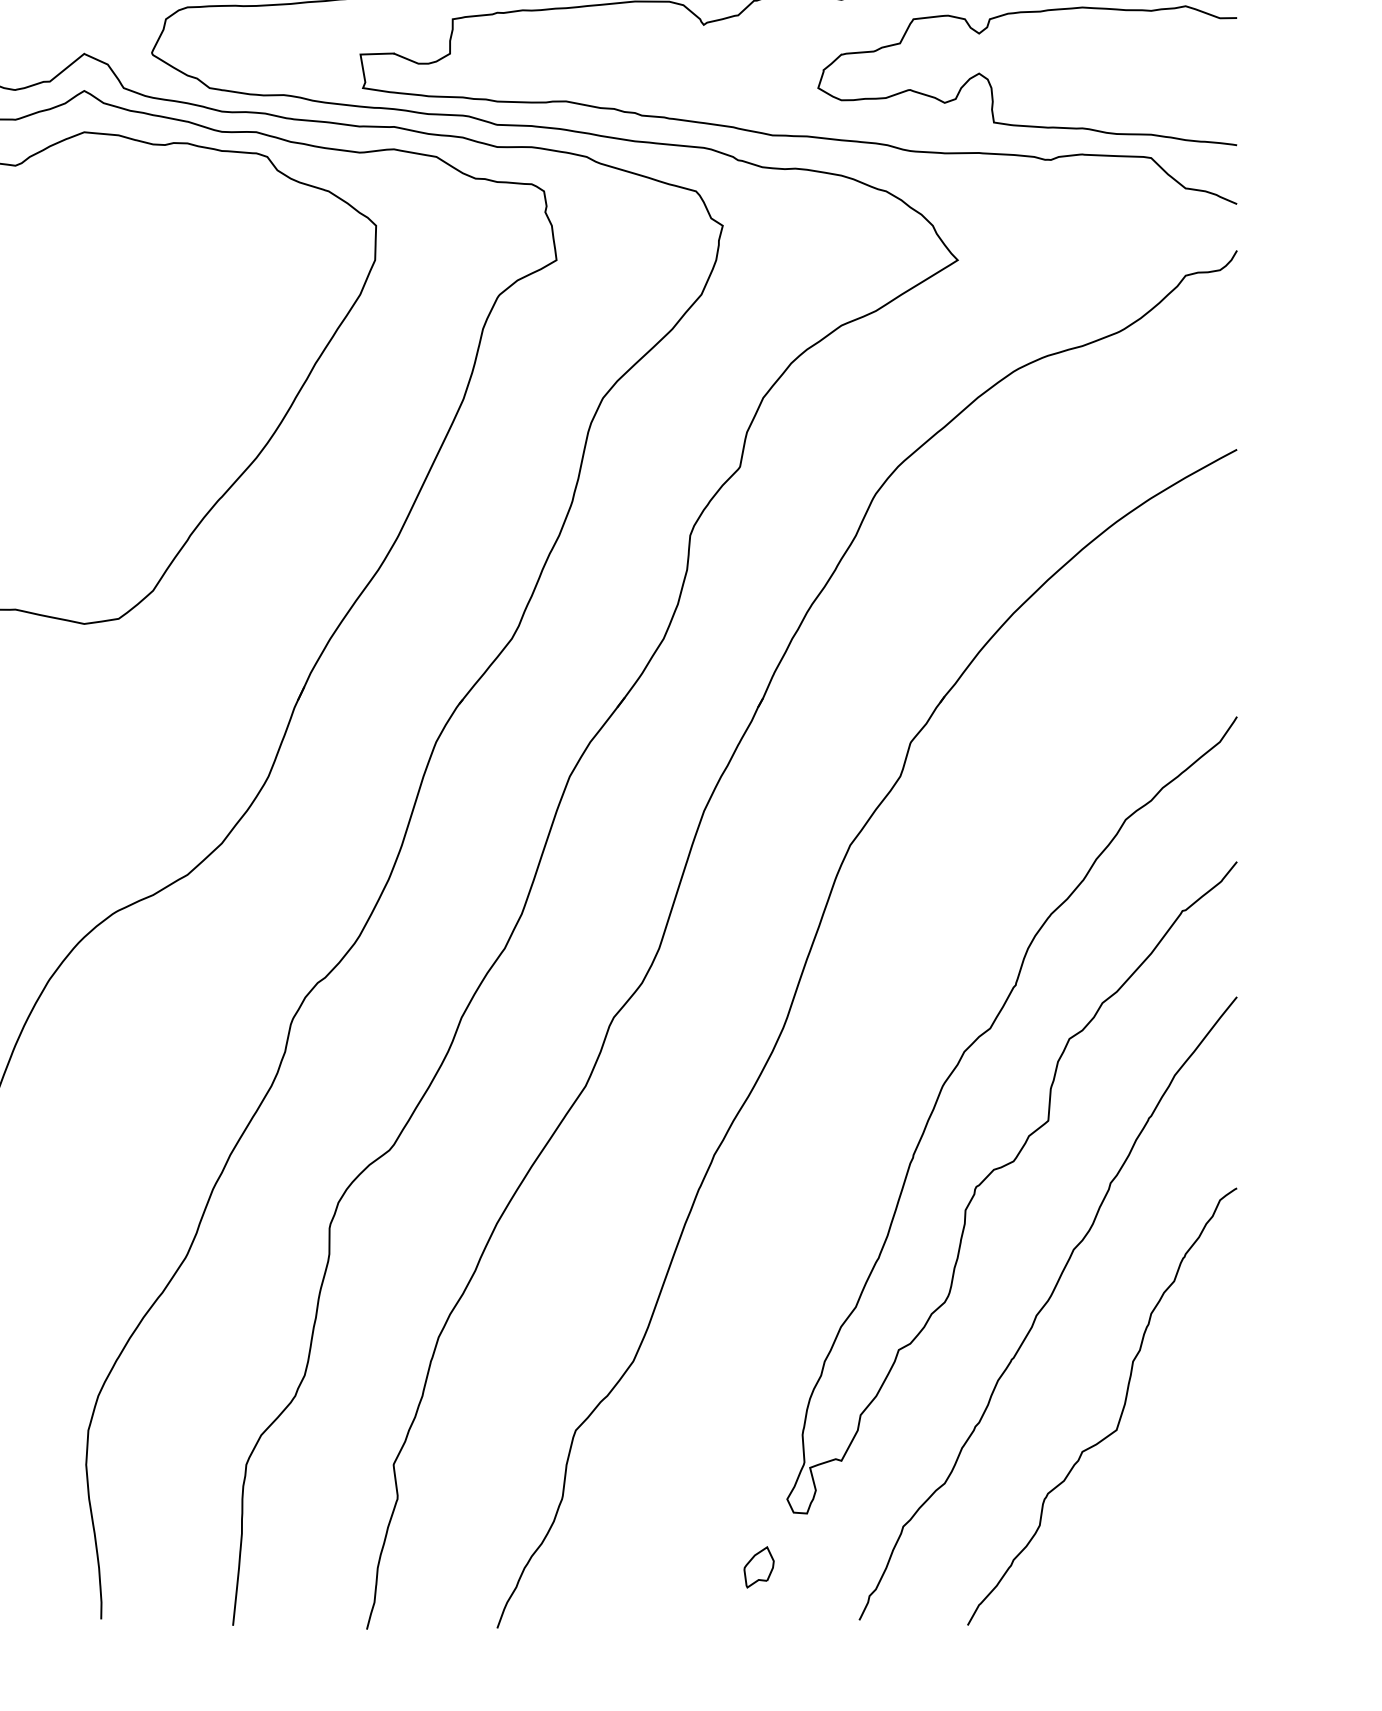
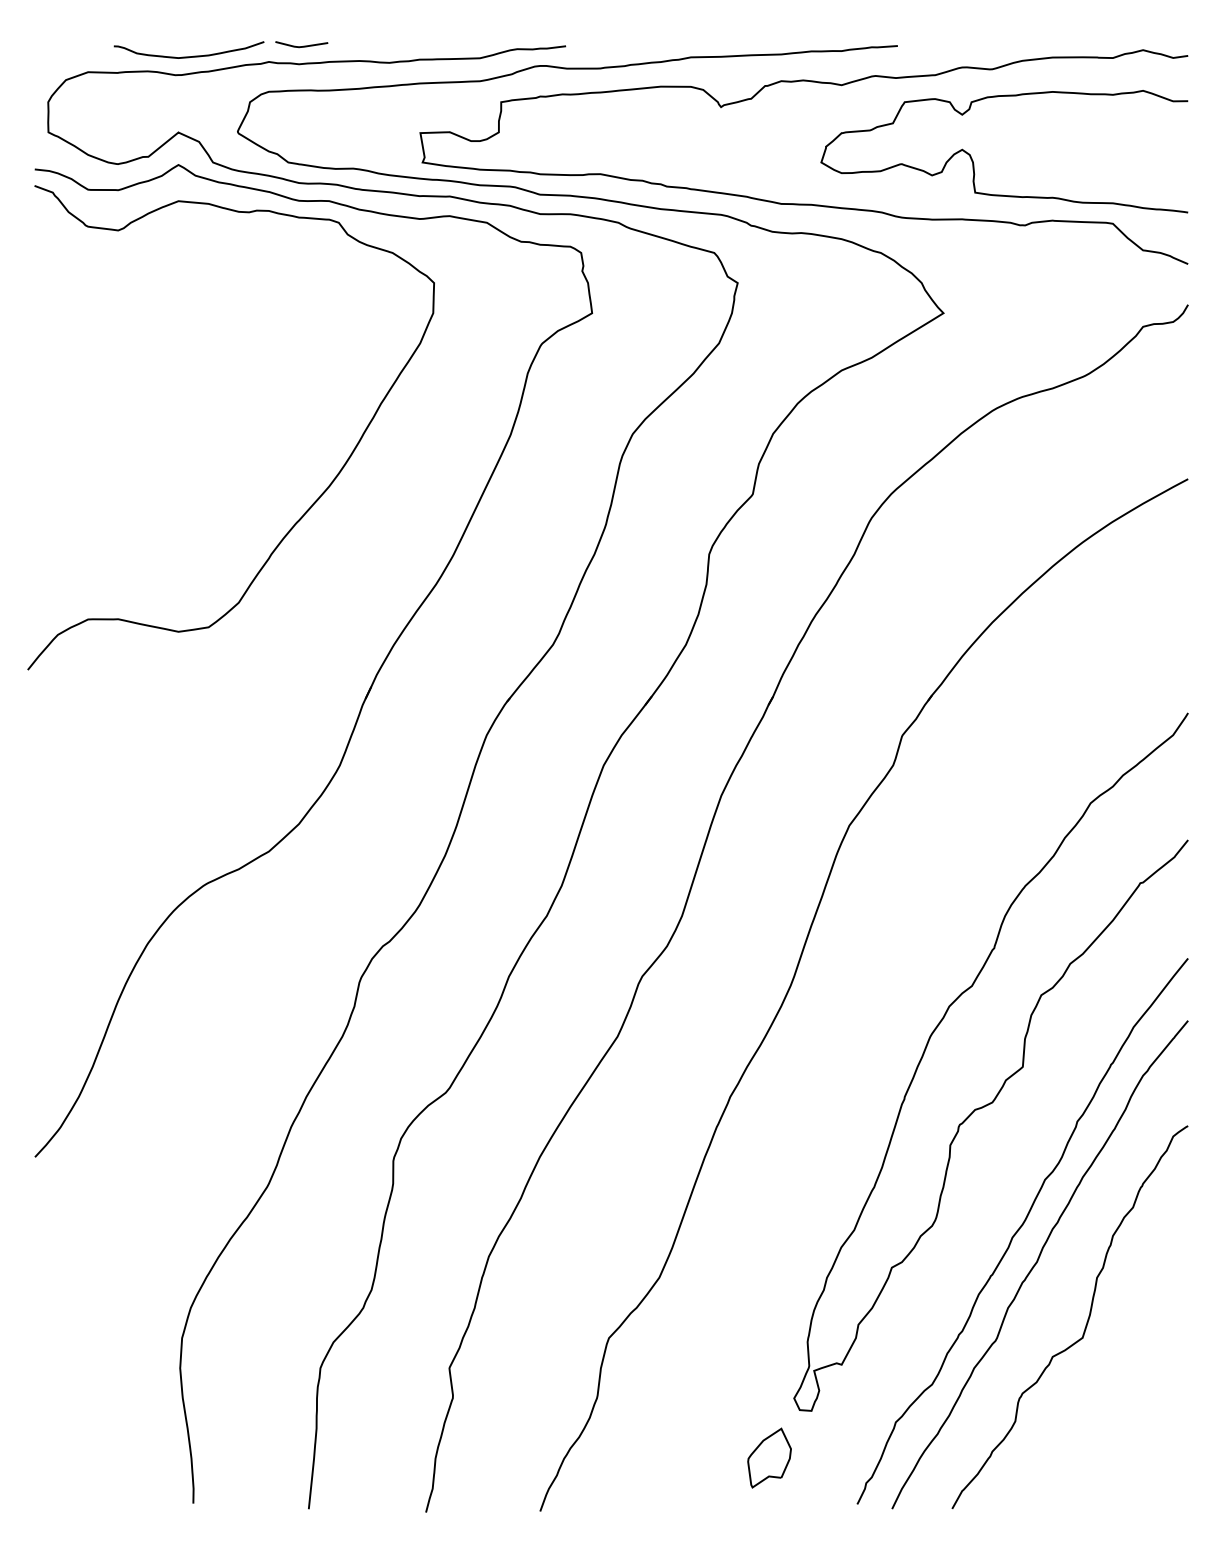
curve: (1065, 1345) -> (1037, 1263), added
part: (759, 1566) -> (769, 1457), size x1.67

